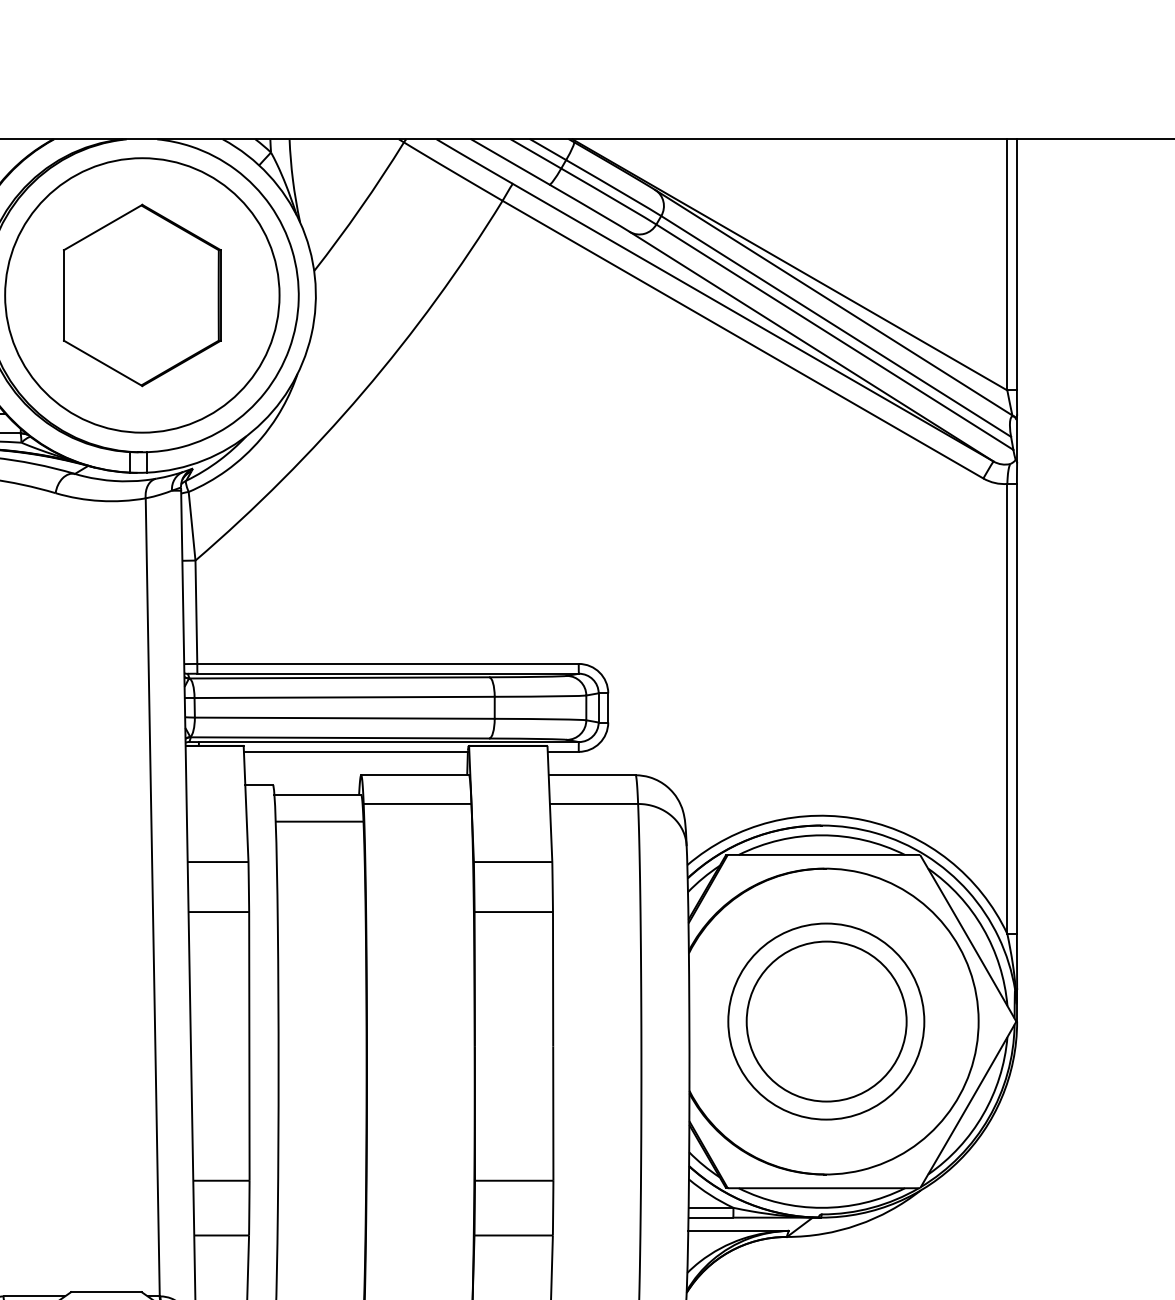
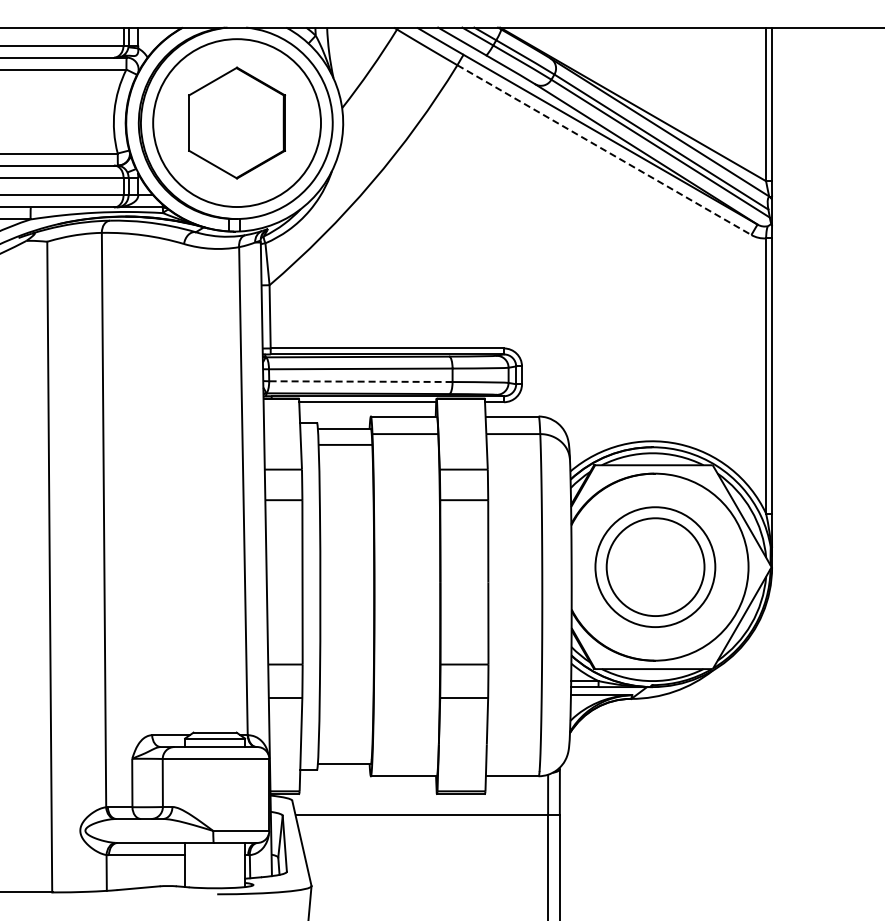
line: (743, 340) -> (604, 150), solid -> dashed
line: (344, 717) -> (360, 381), solid -> dashed

